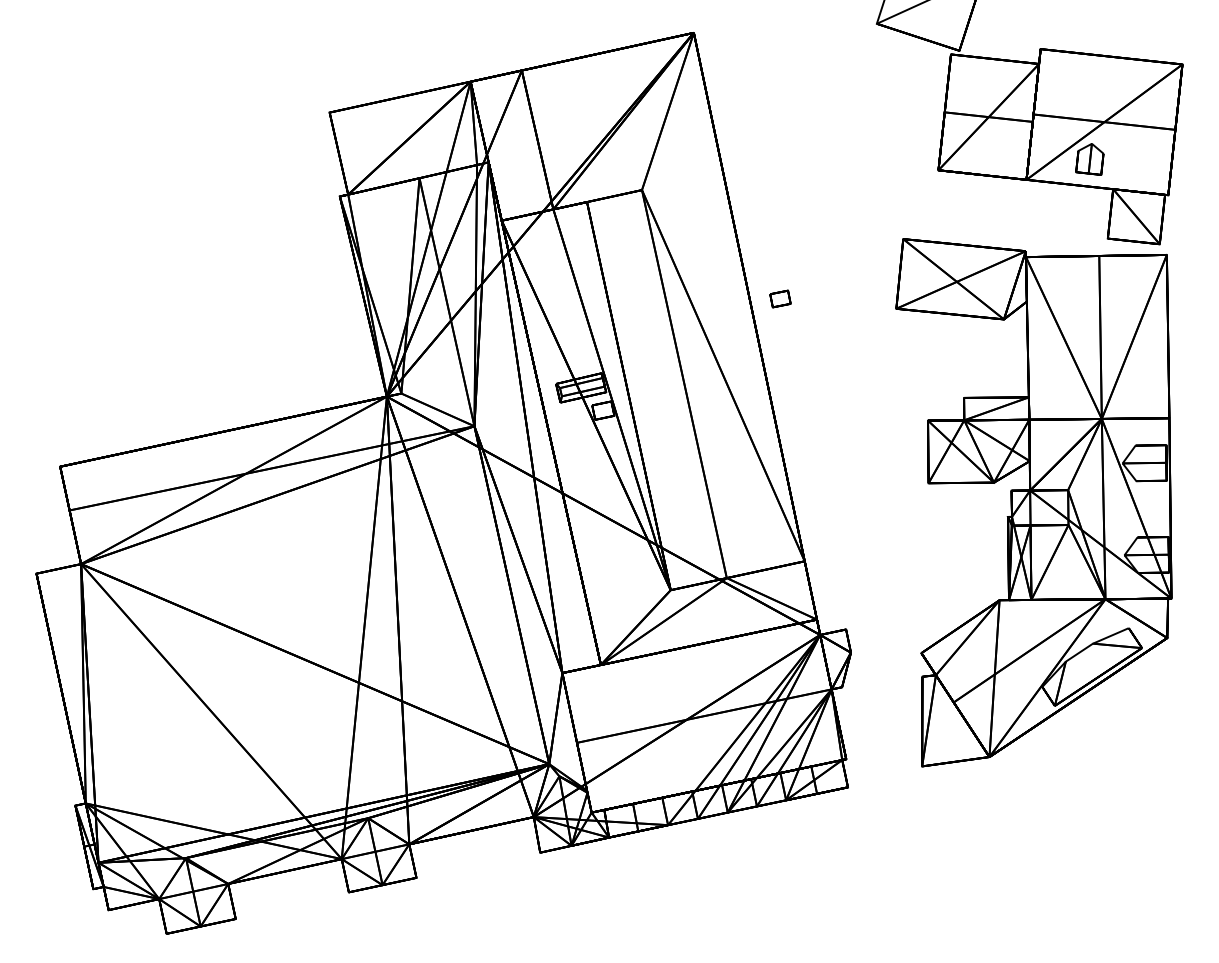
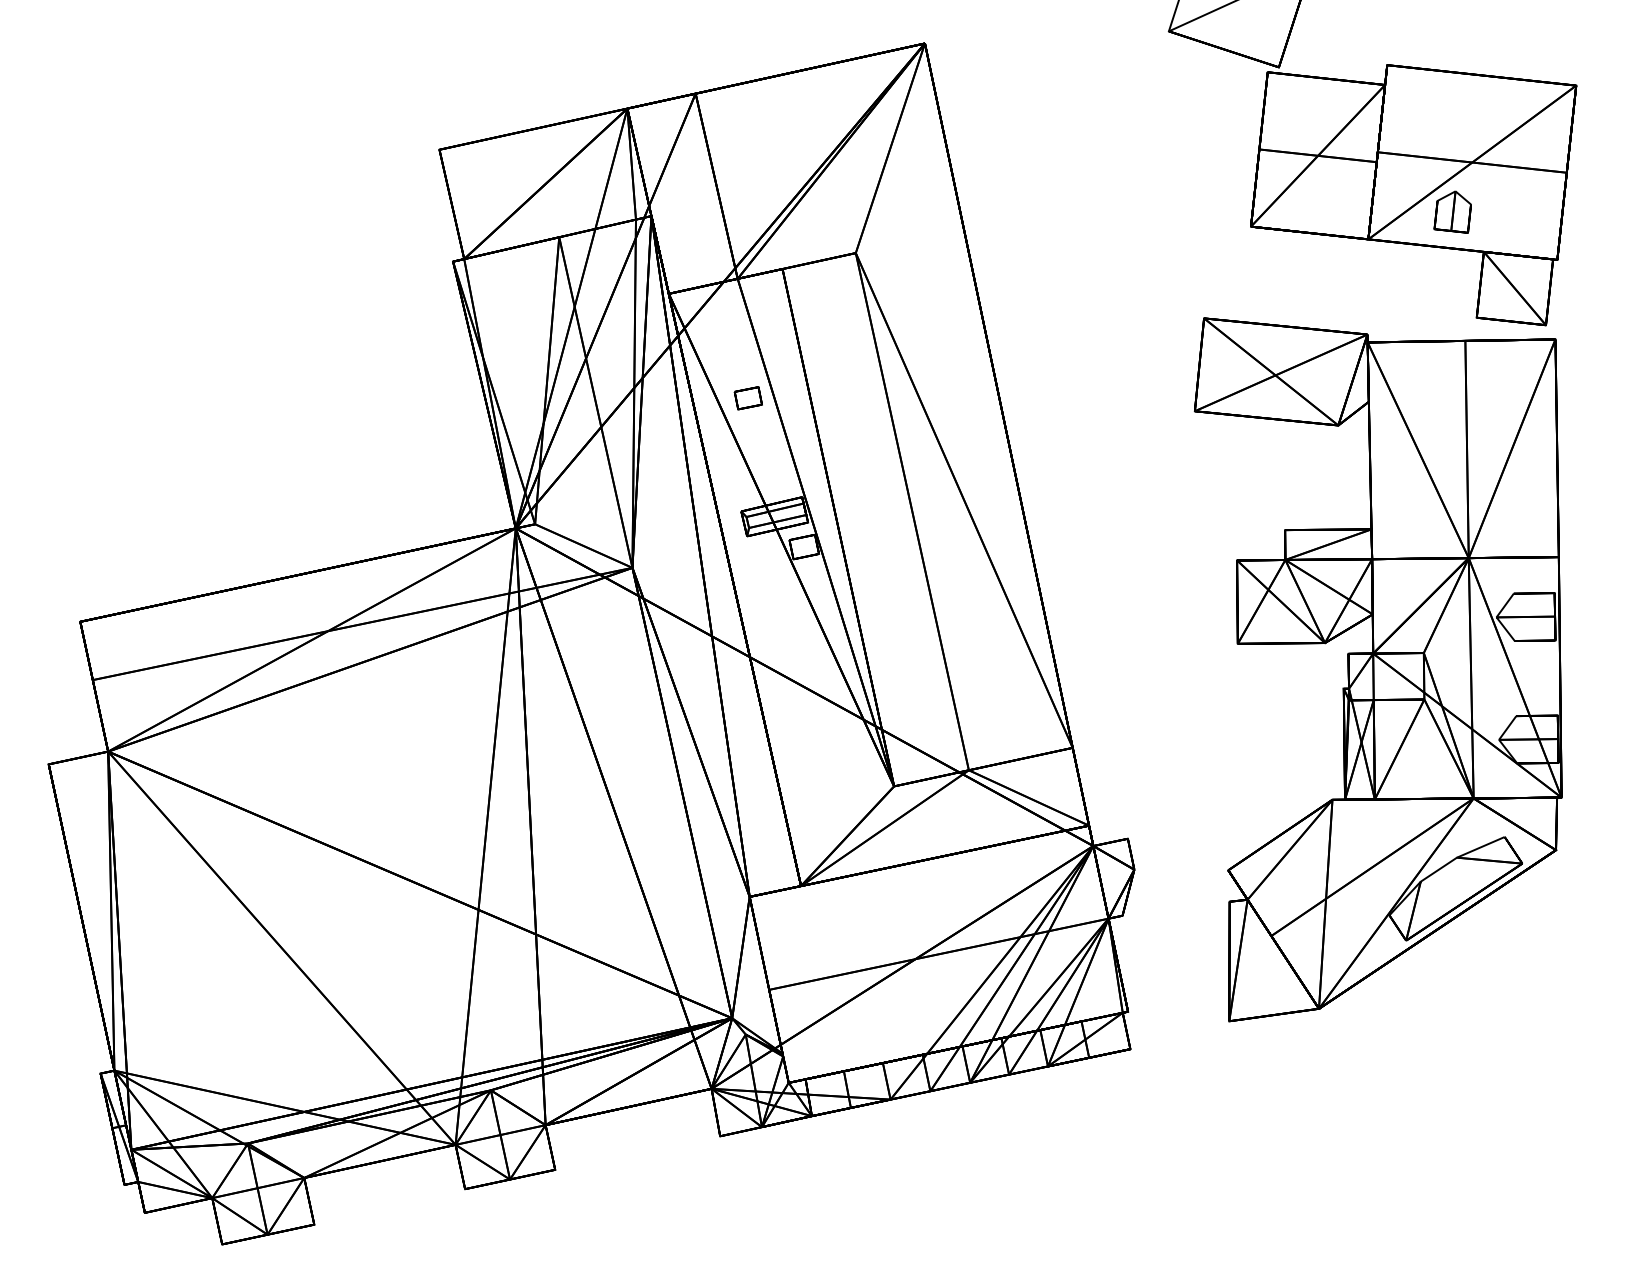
part: (779, 299) -> (747, 398), moved

